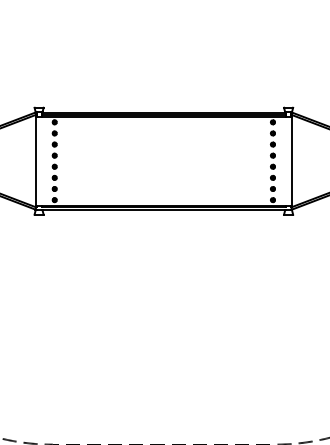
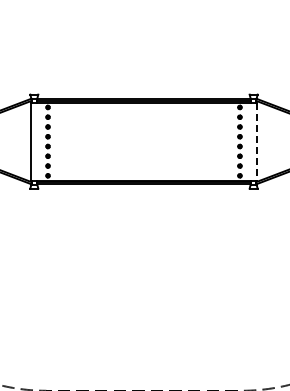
line: (291, 162) -> (256, 142), solid -> dashed

